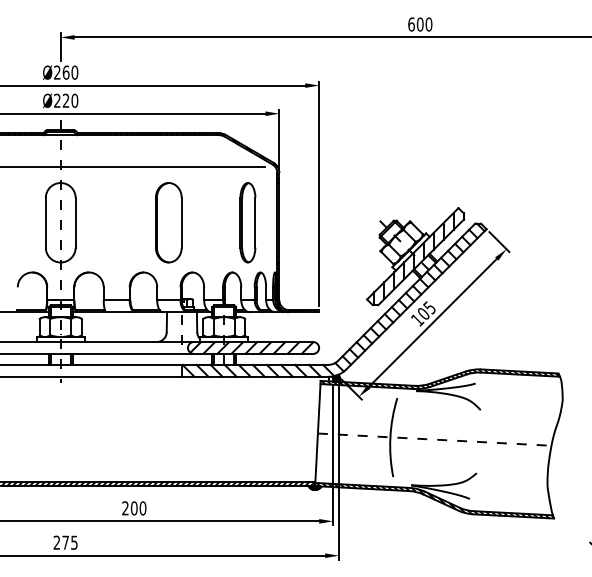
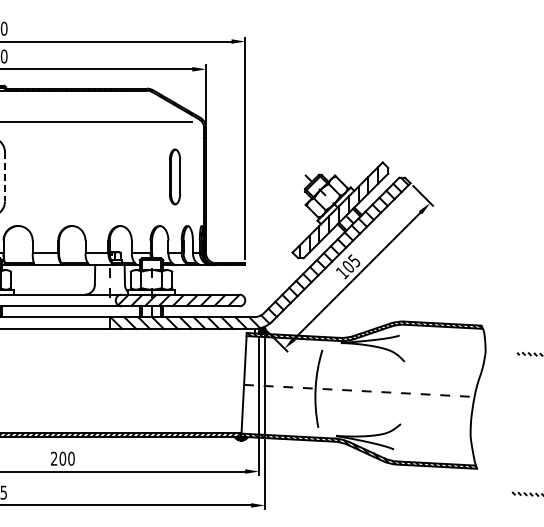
line: (75, 222) -> (4, 176), solid -> dashed
part: (168, 222) -> (96, 176), removed
part: (247, 222) -> (174, 176), size x0.7

